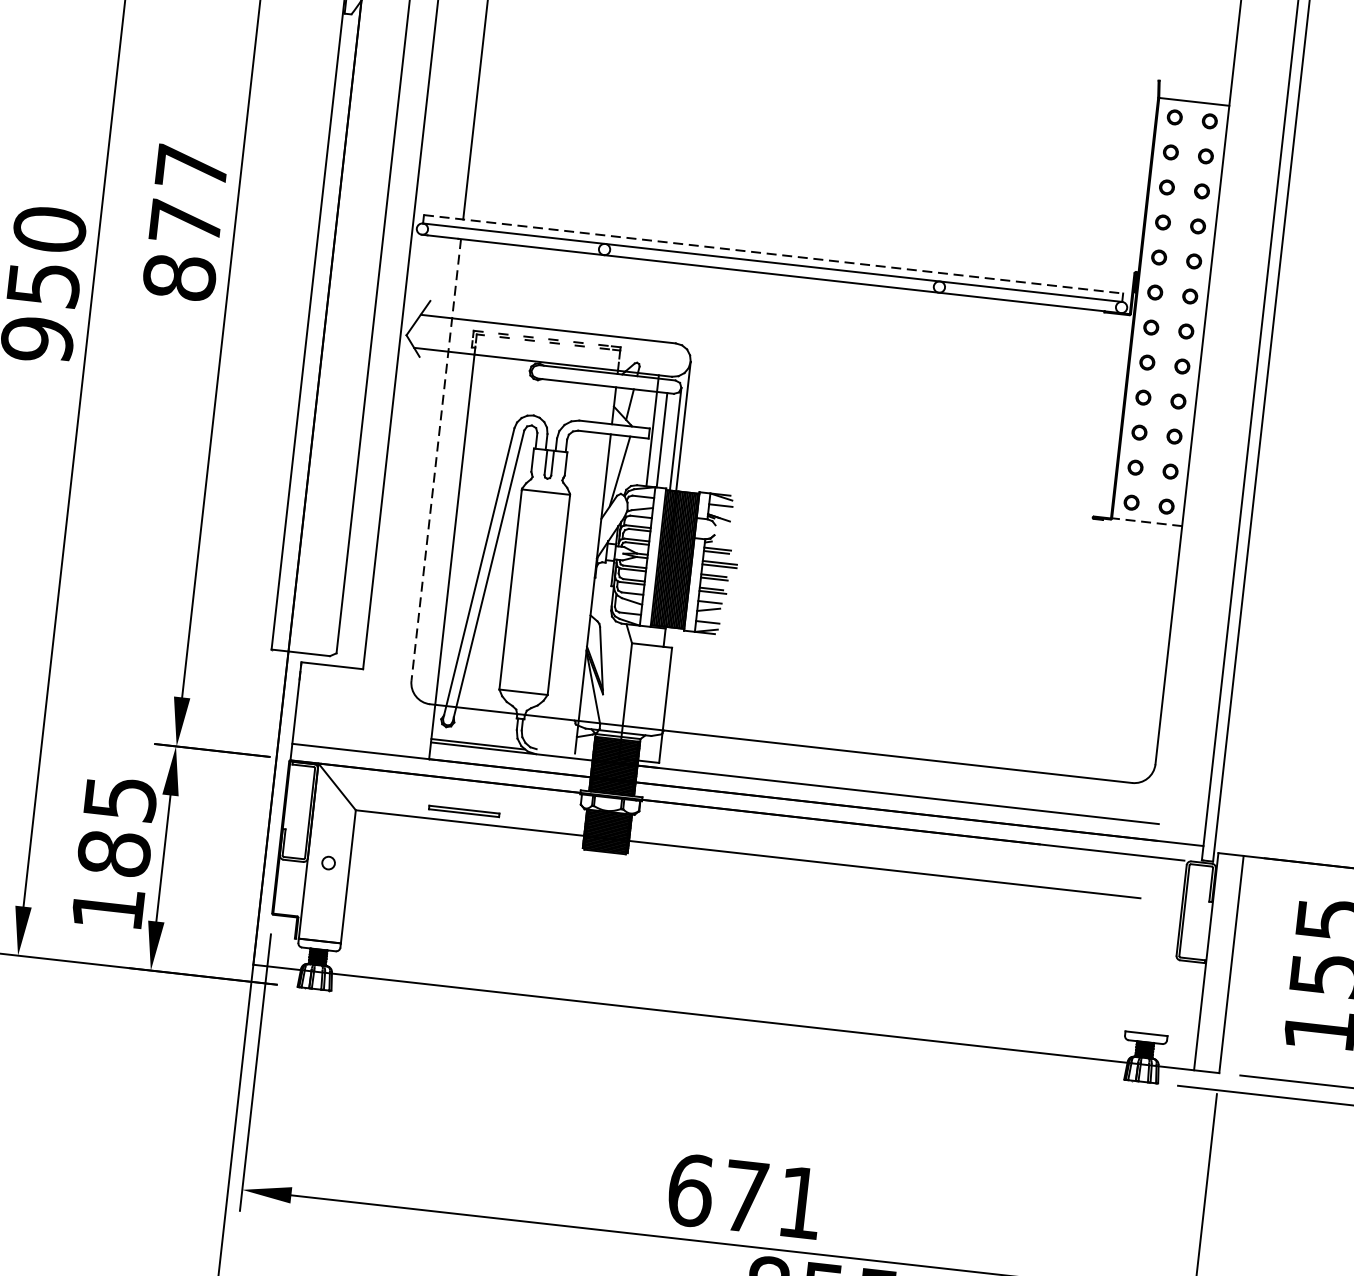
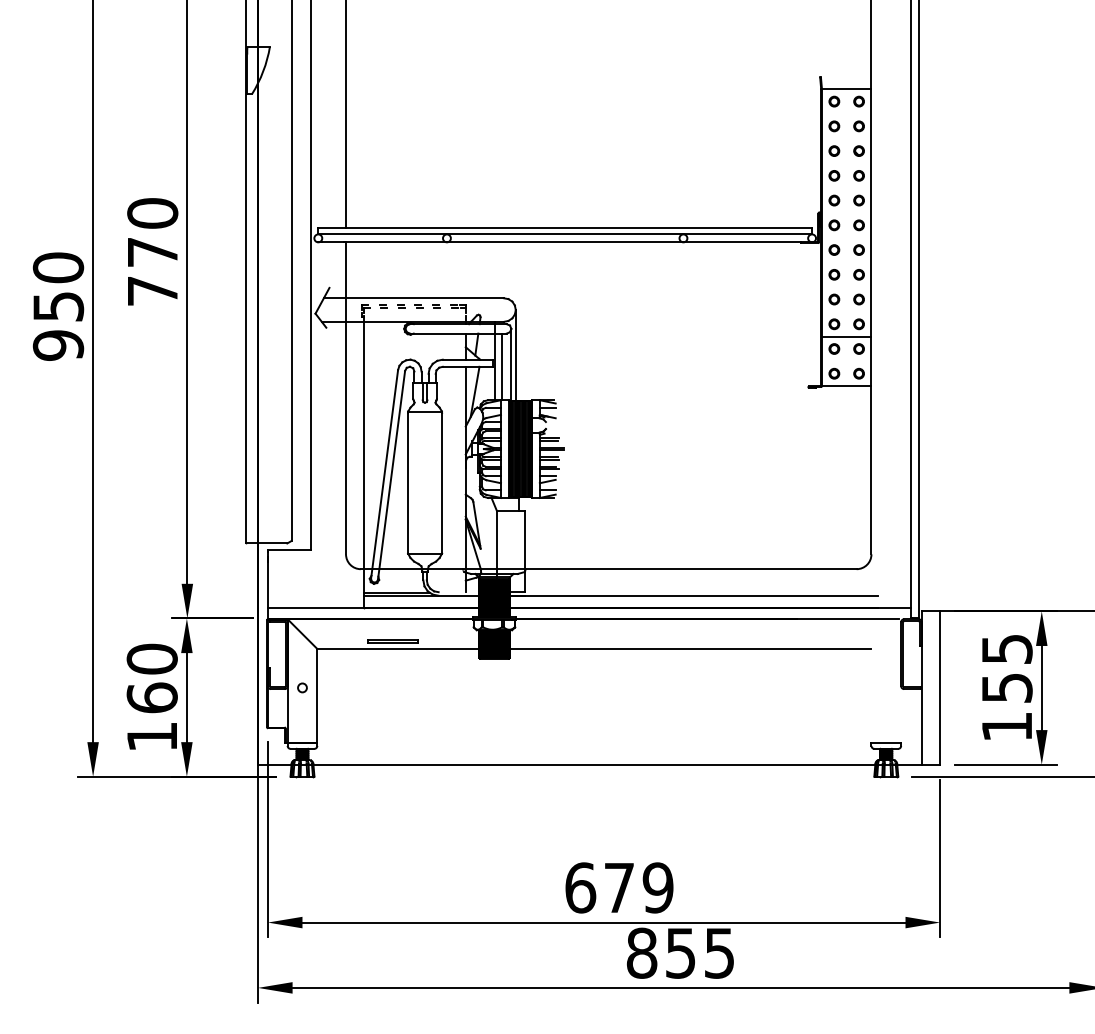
text: (185, 222) -> (152, 252), 877 -> 770
line: (773, 254) -> (565, 228), dashed -> solid
line: (1154, 451) -> (846, 336), added
line: (436, 460) -> (346, 398), dashed -> solid
line: (1146, 522) -> (846, 386), dashed -> solid
text: (116, 825) -> (151, 678), 185 -> 160
text: (799, 1202) -> (657, 887), 671 -> 679

